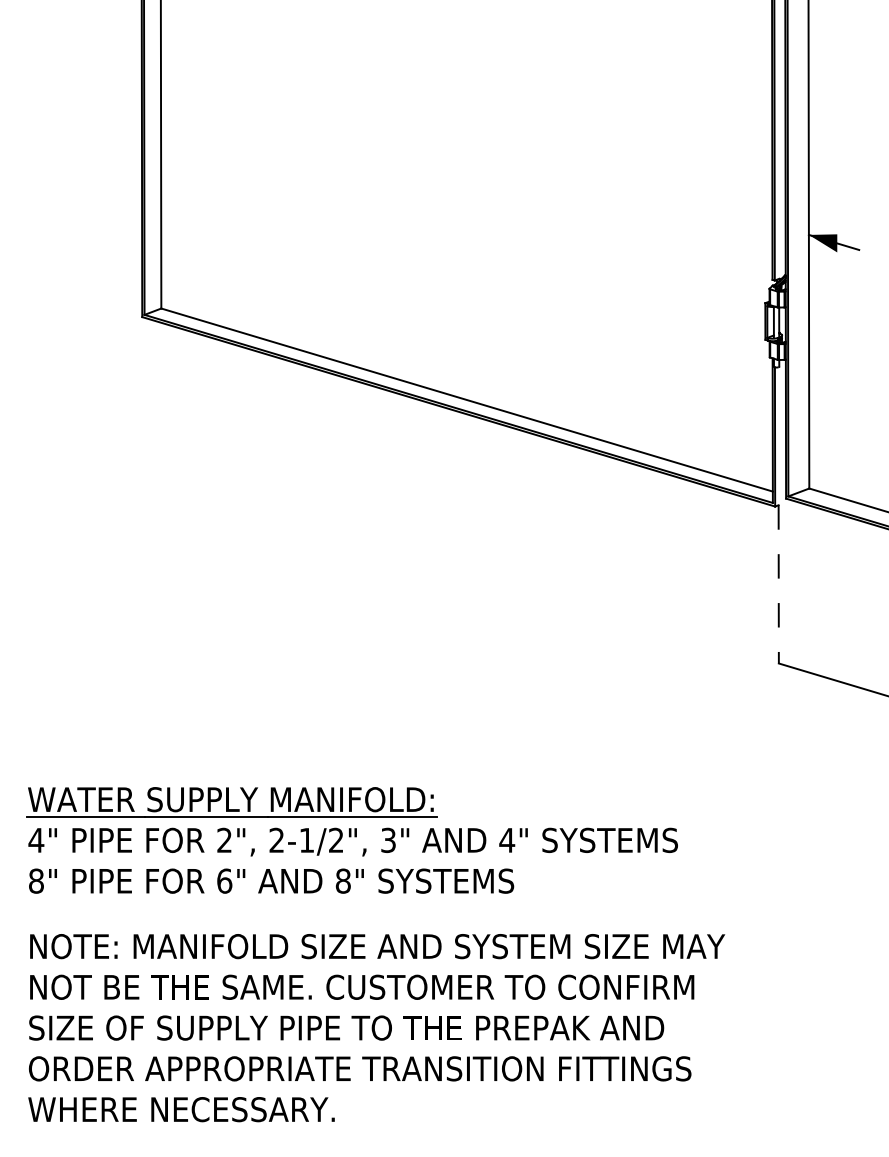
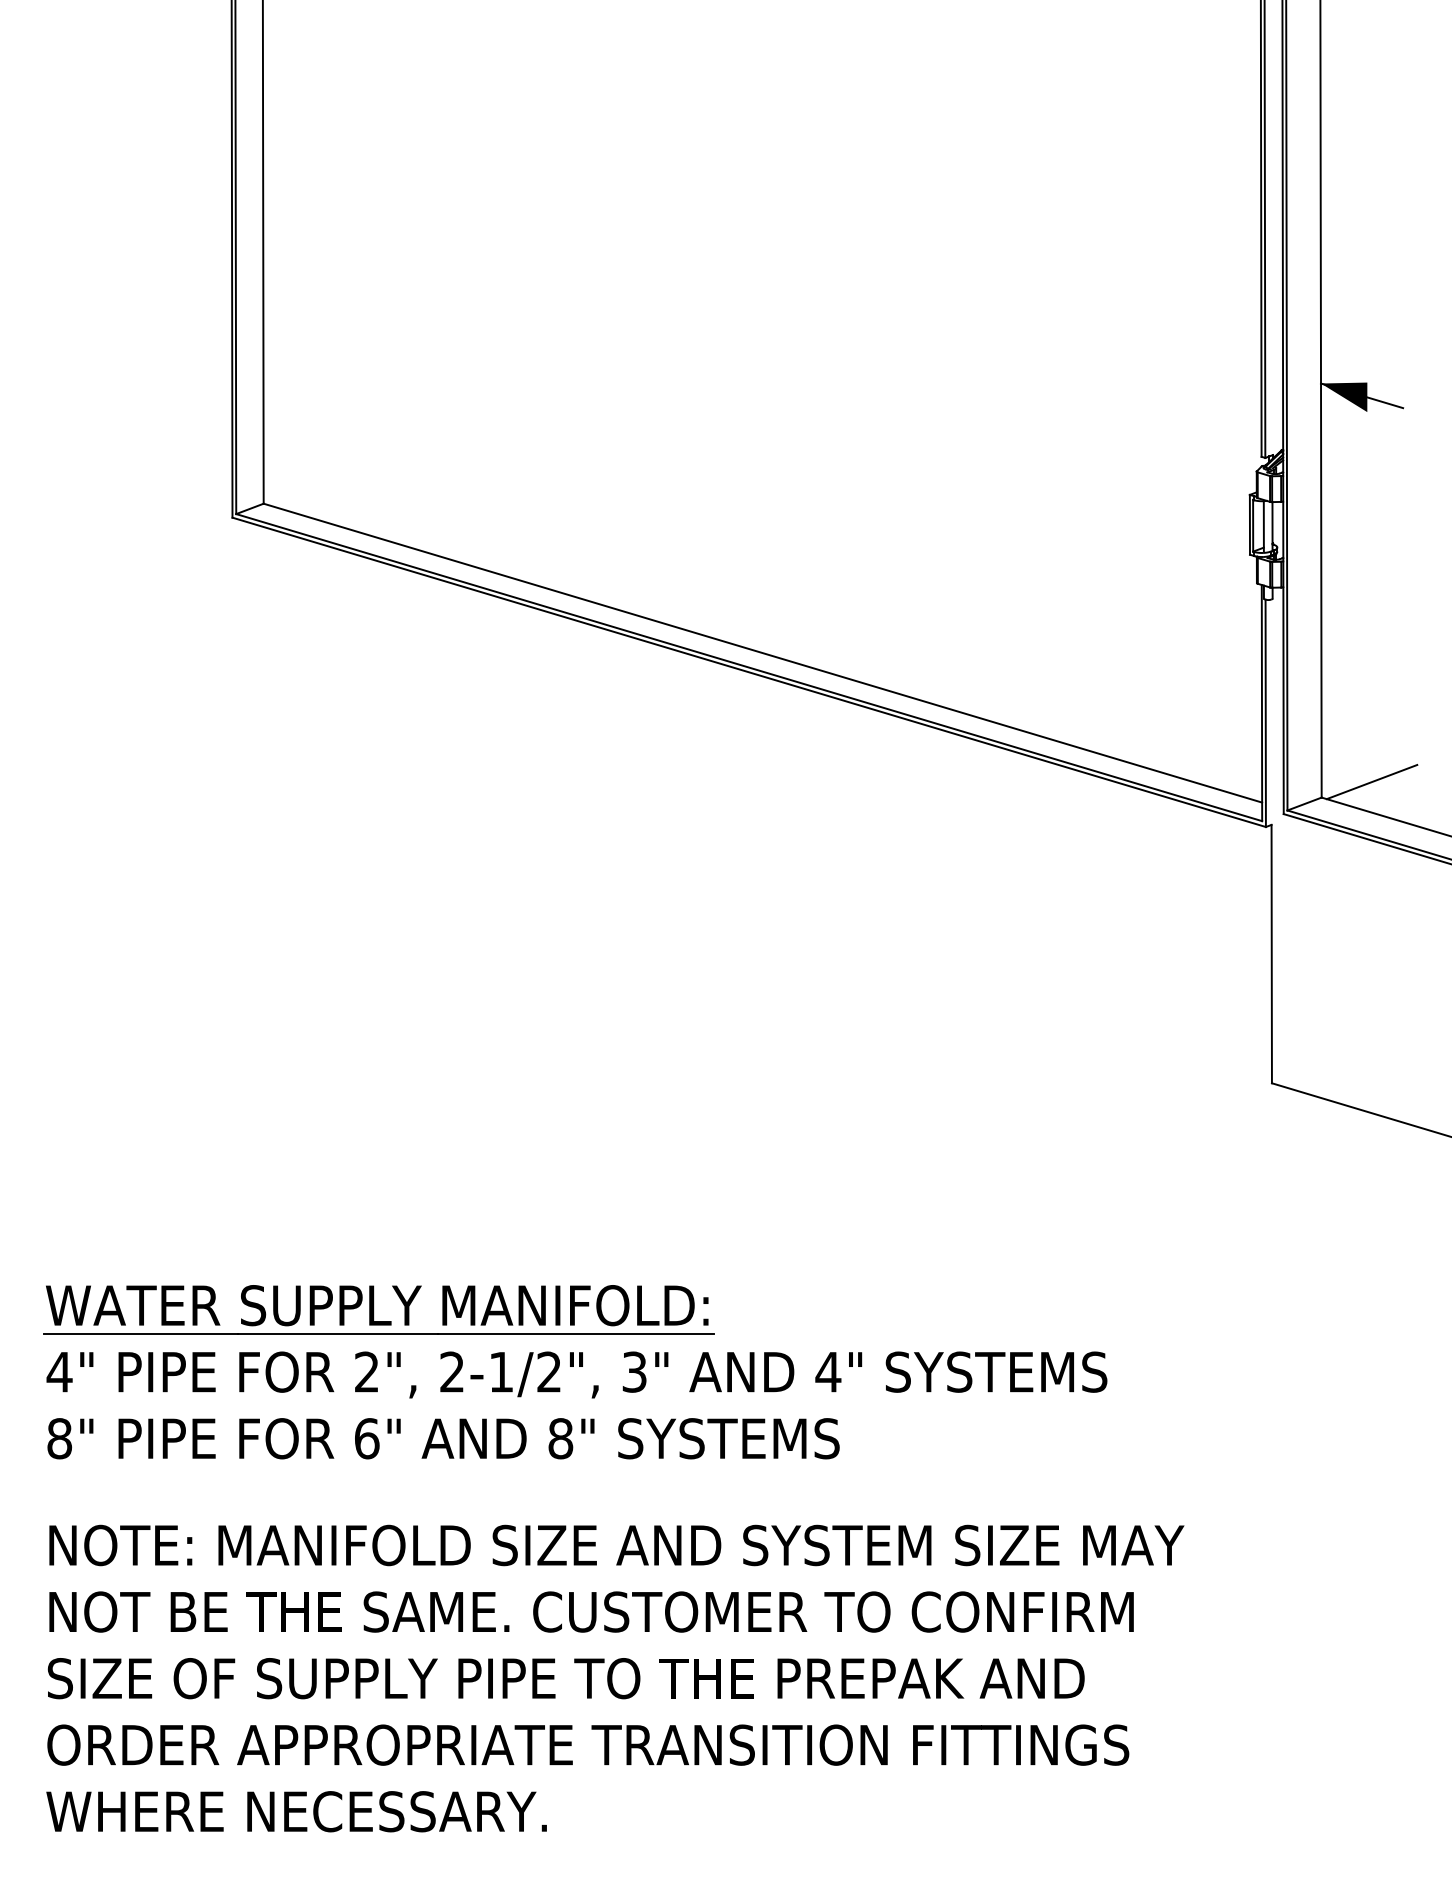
line: (839, 478) -> (1370, 781), added
line: (778, 584) -> (1271, 954), dashed -> solid

